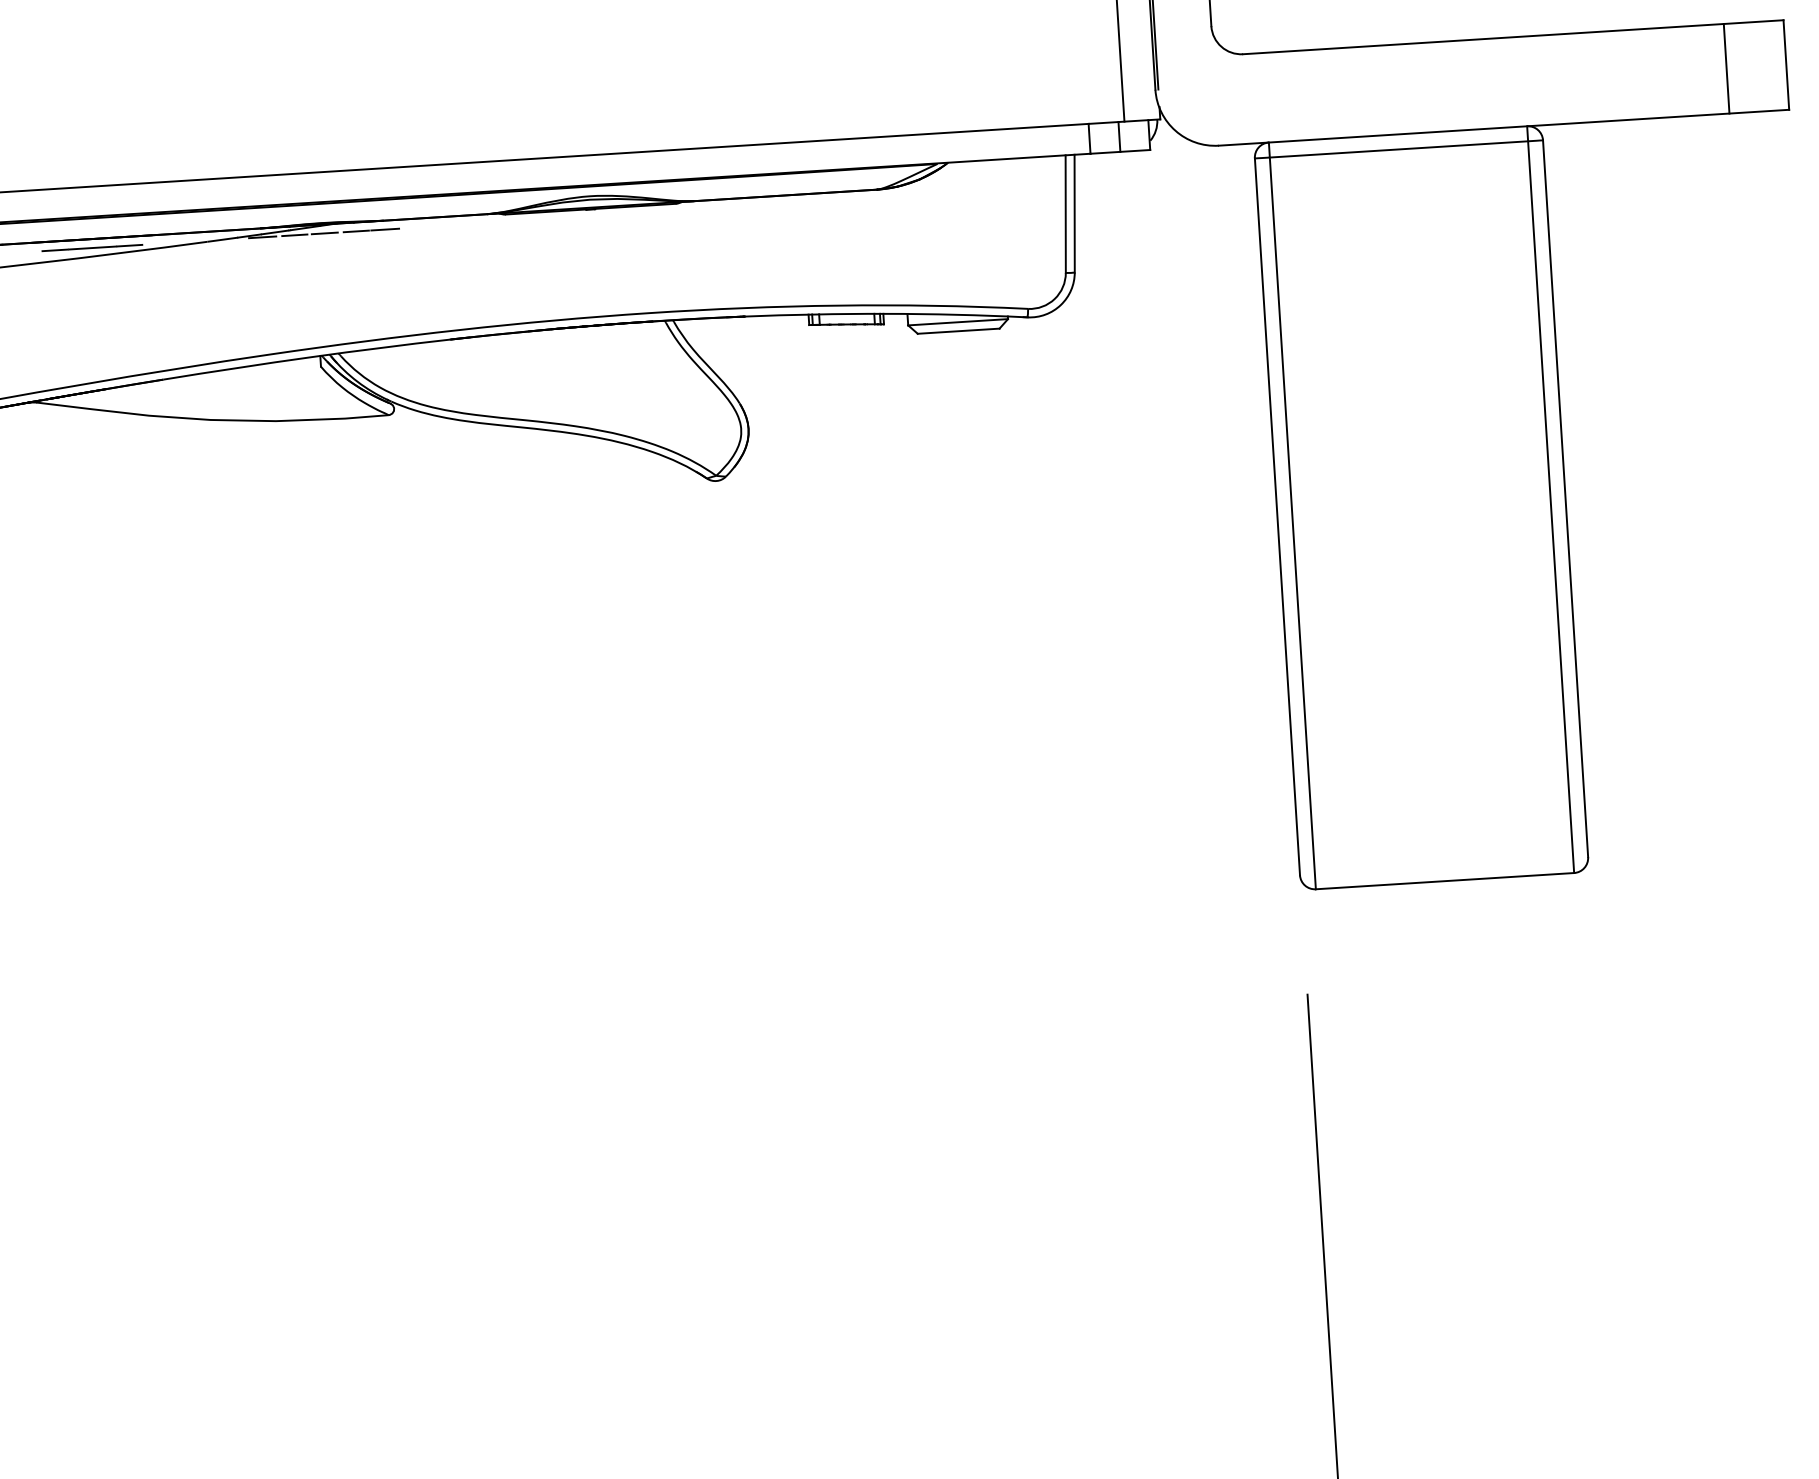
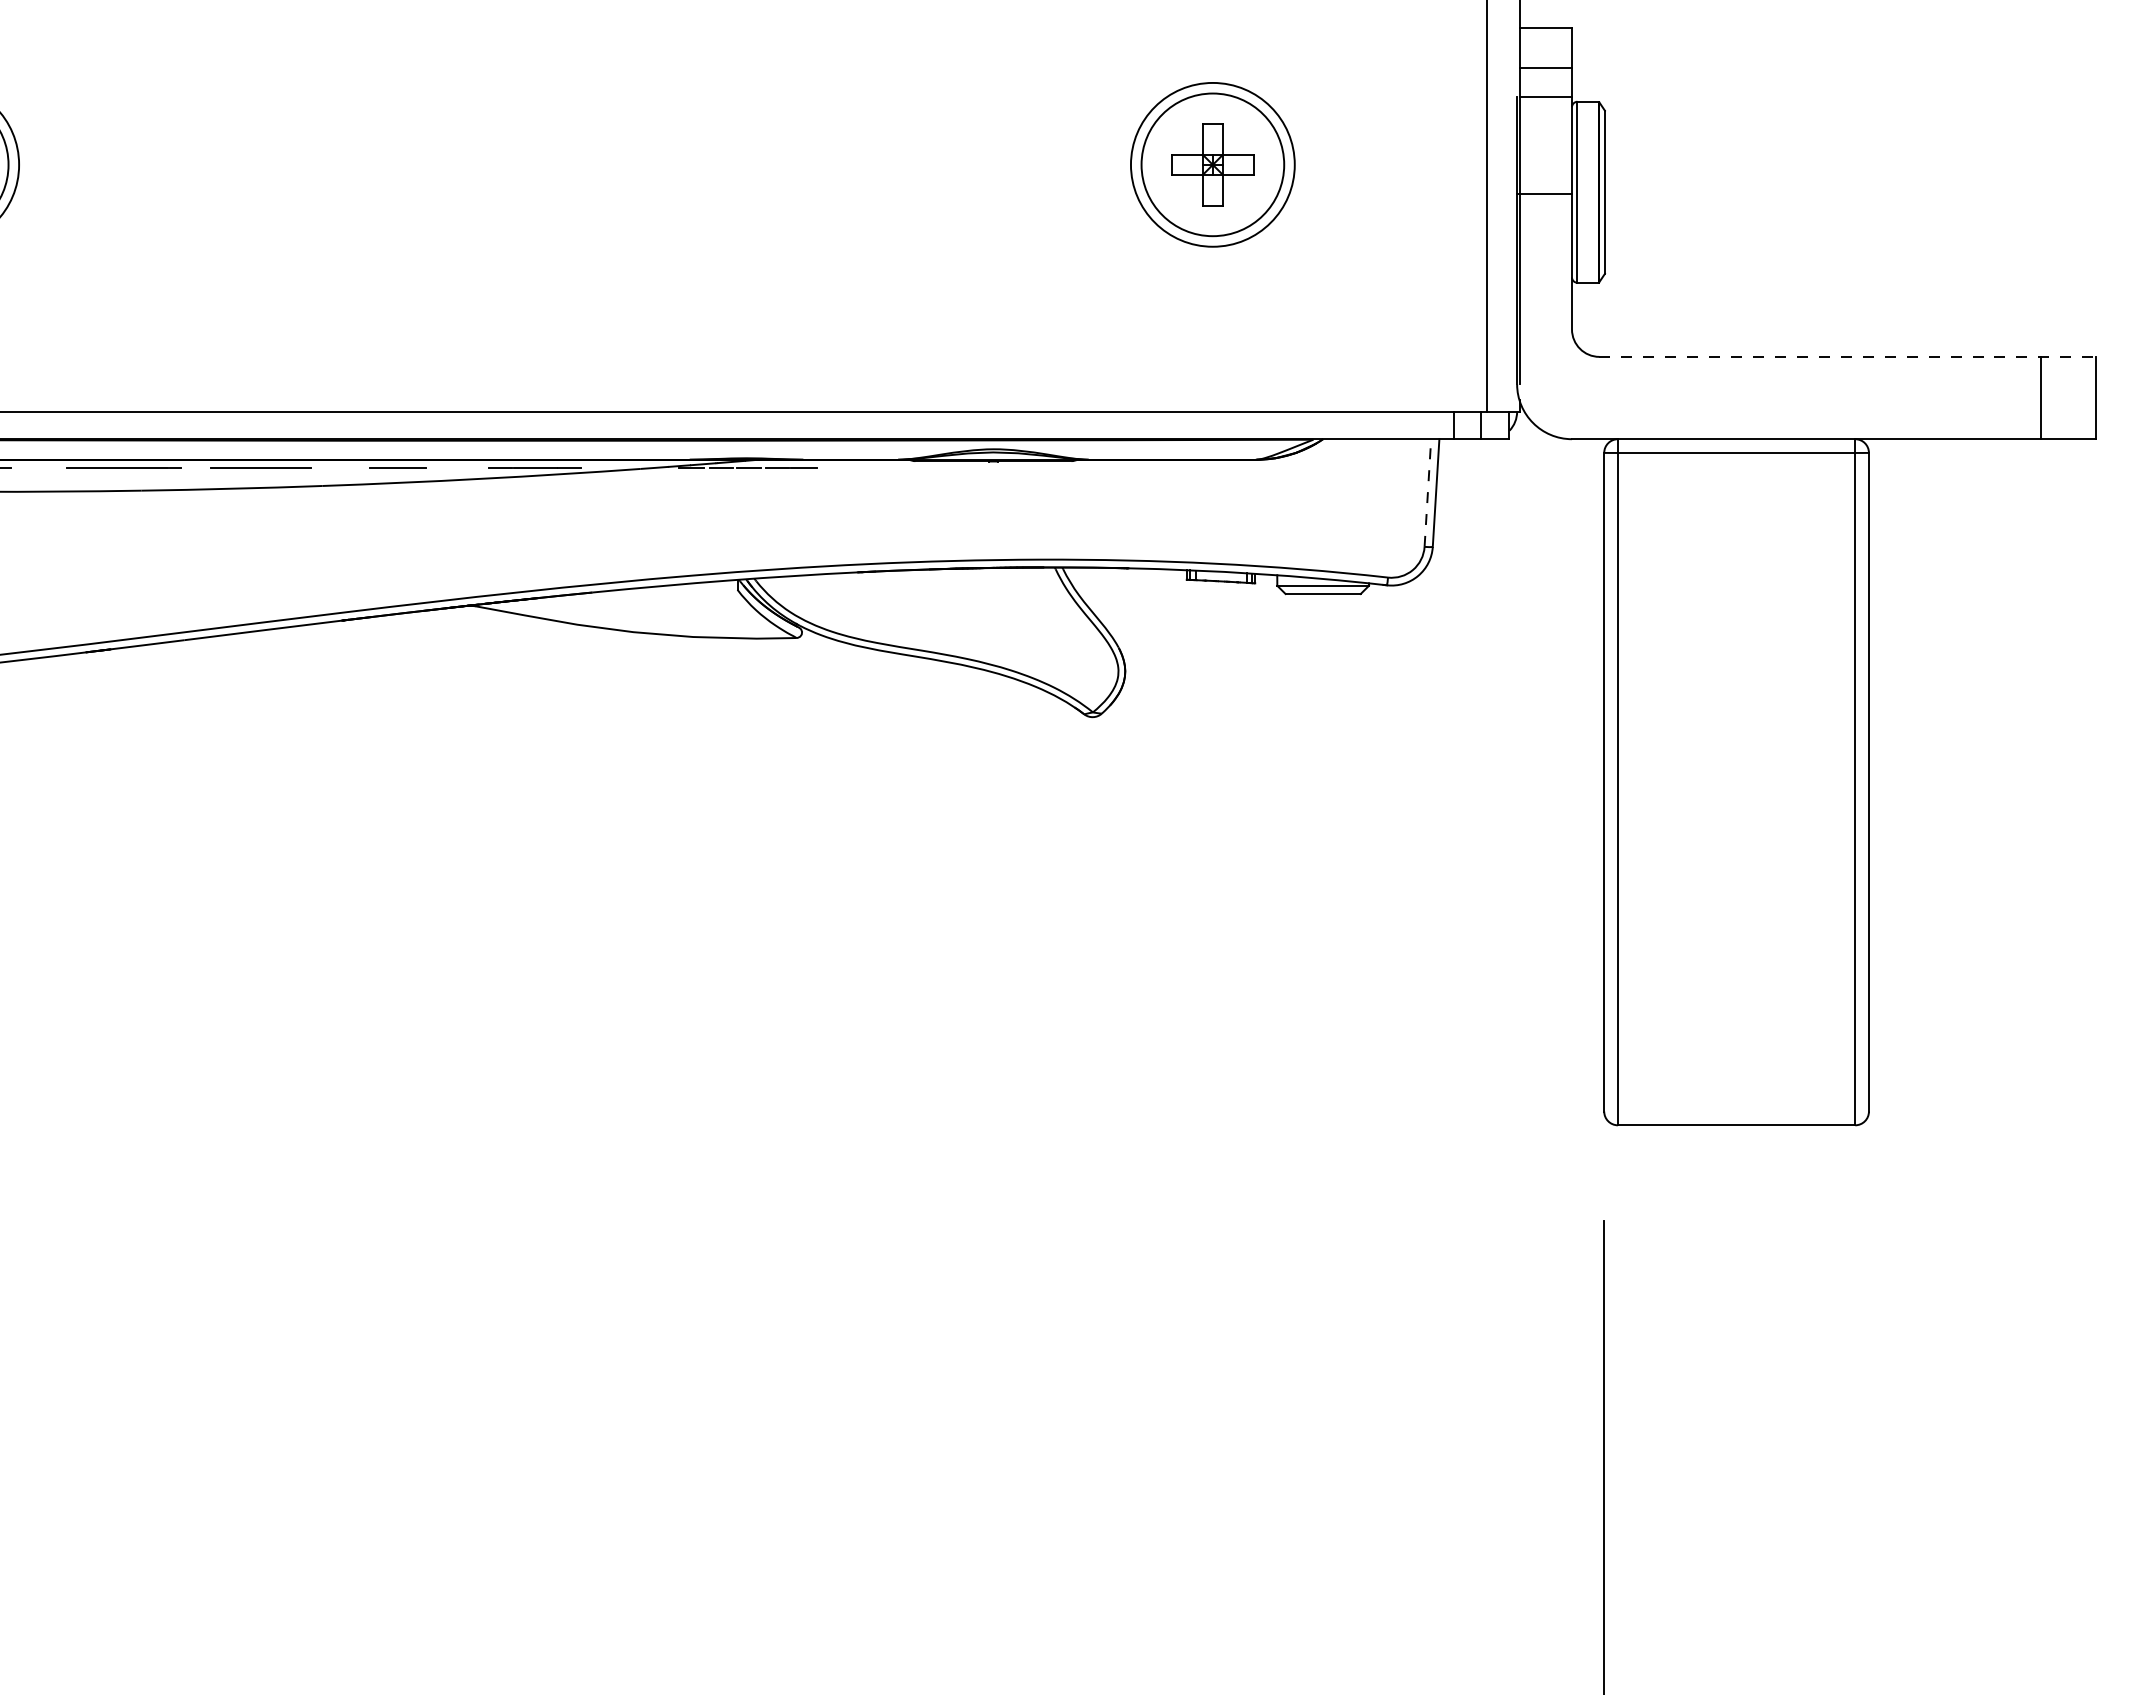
line: (1514, 36) -> (1848, 356), solid -> dashed
line: (1065, 214) -> (1427, 493), solid -> dashed

